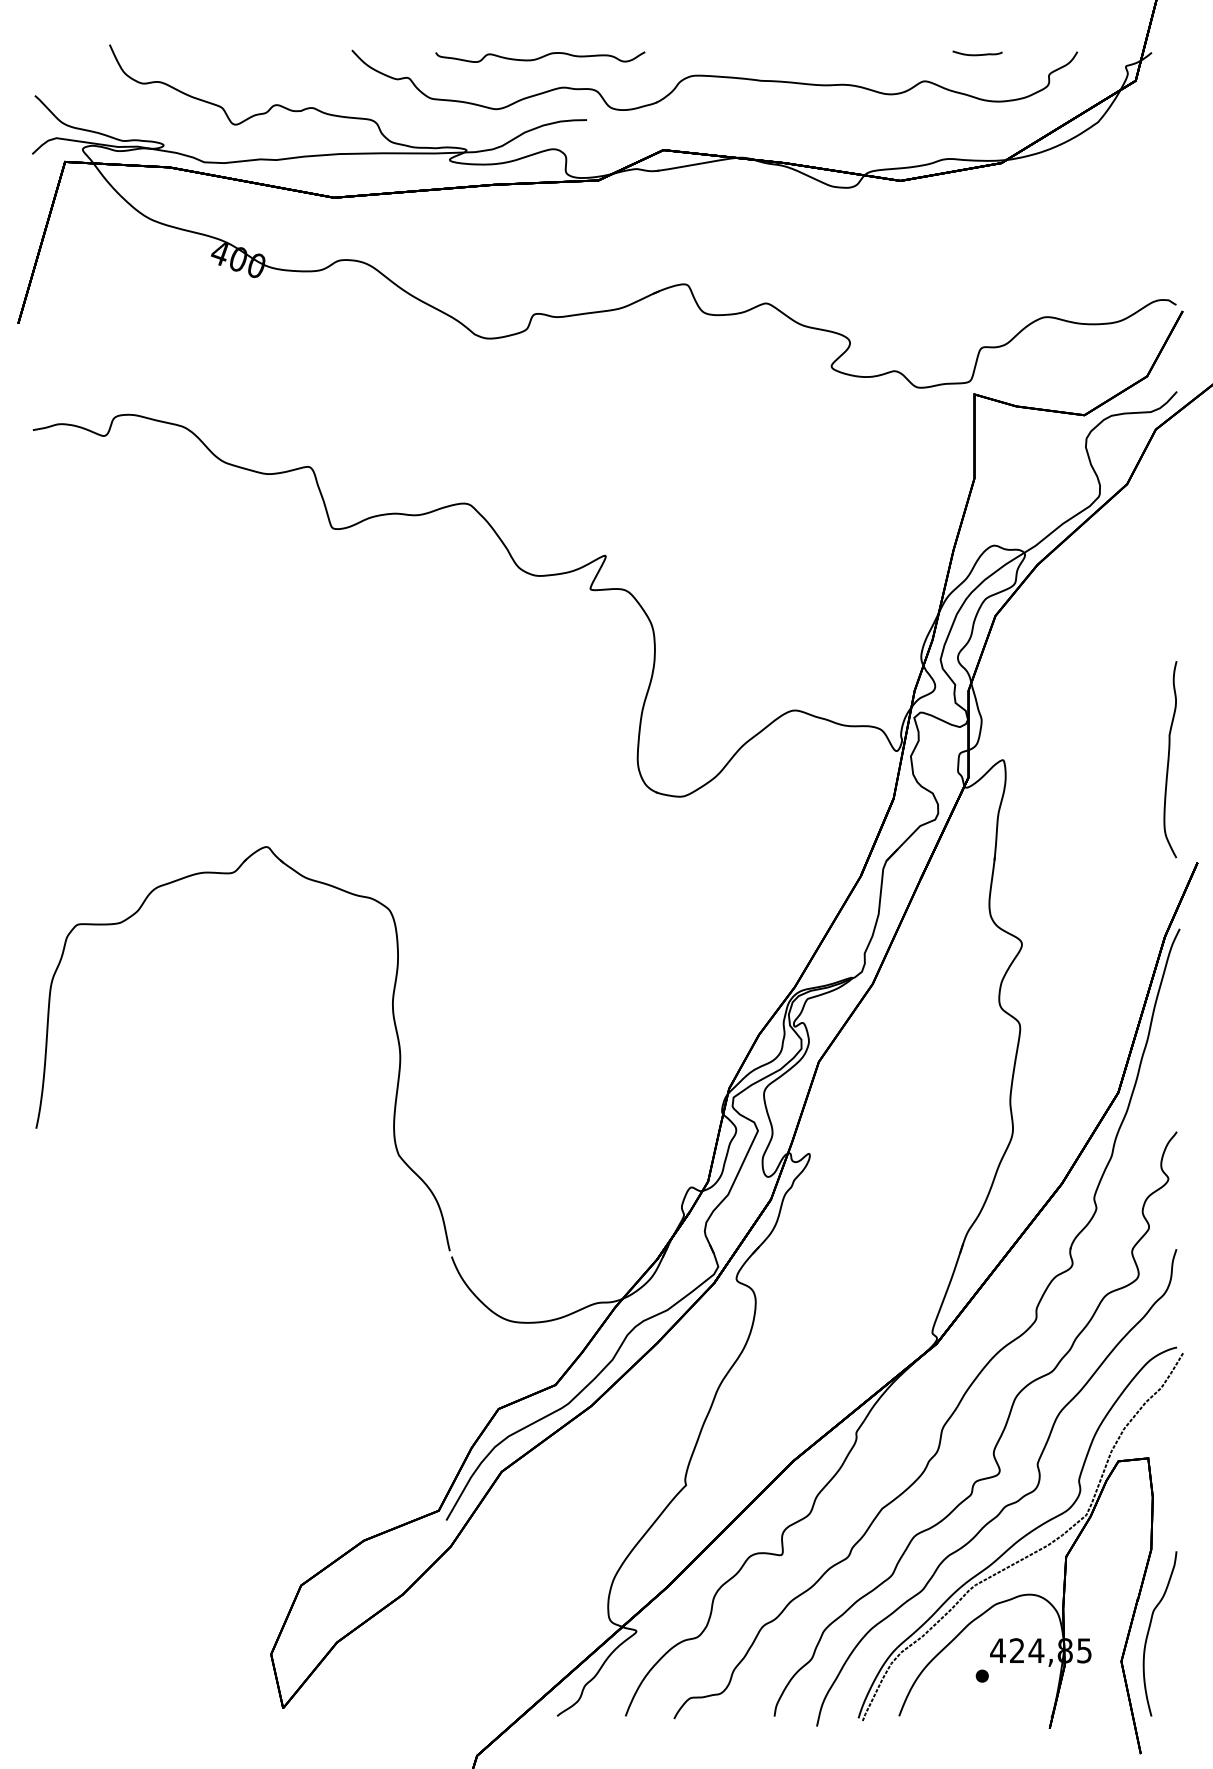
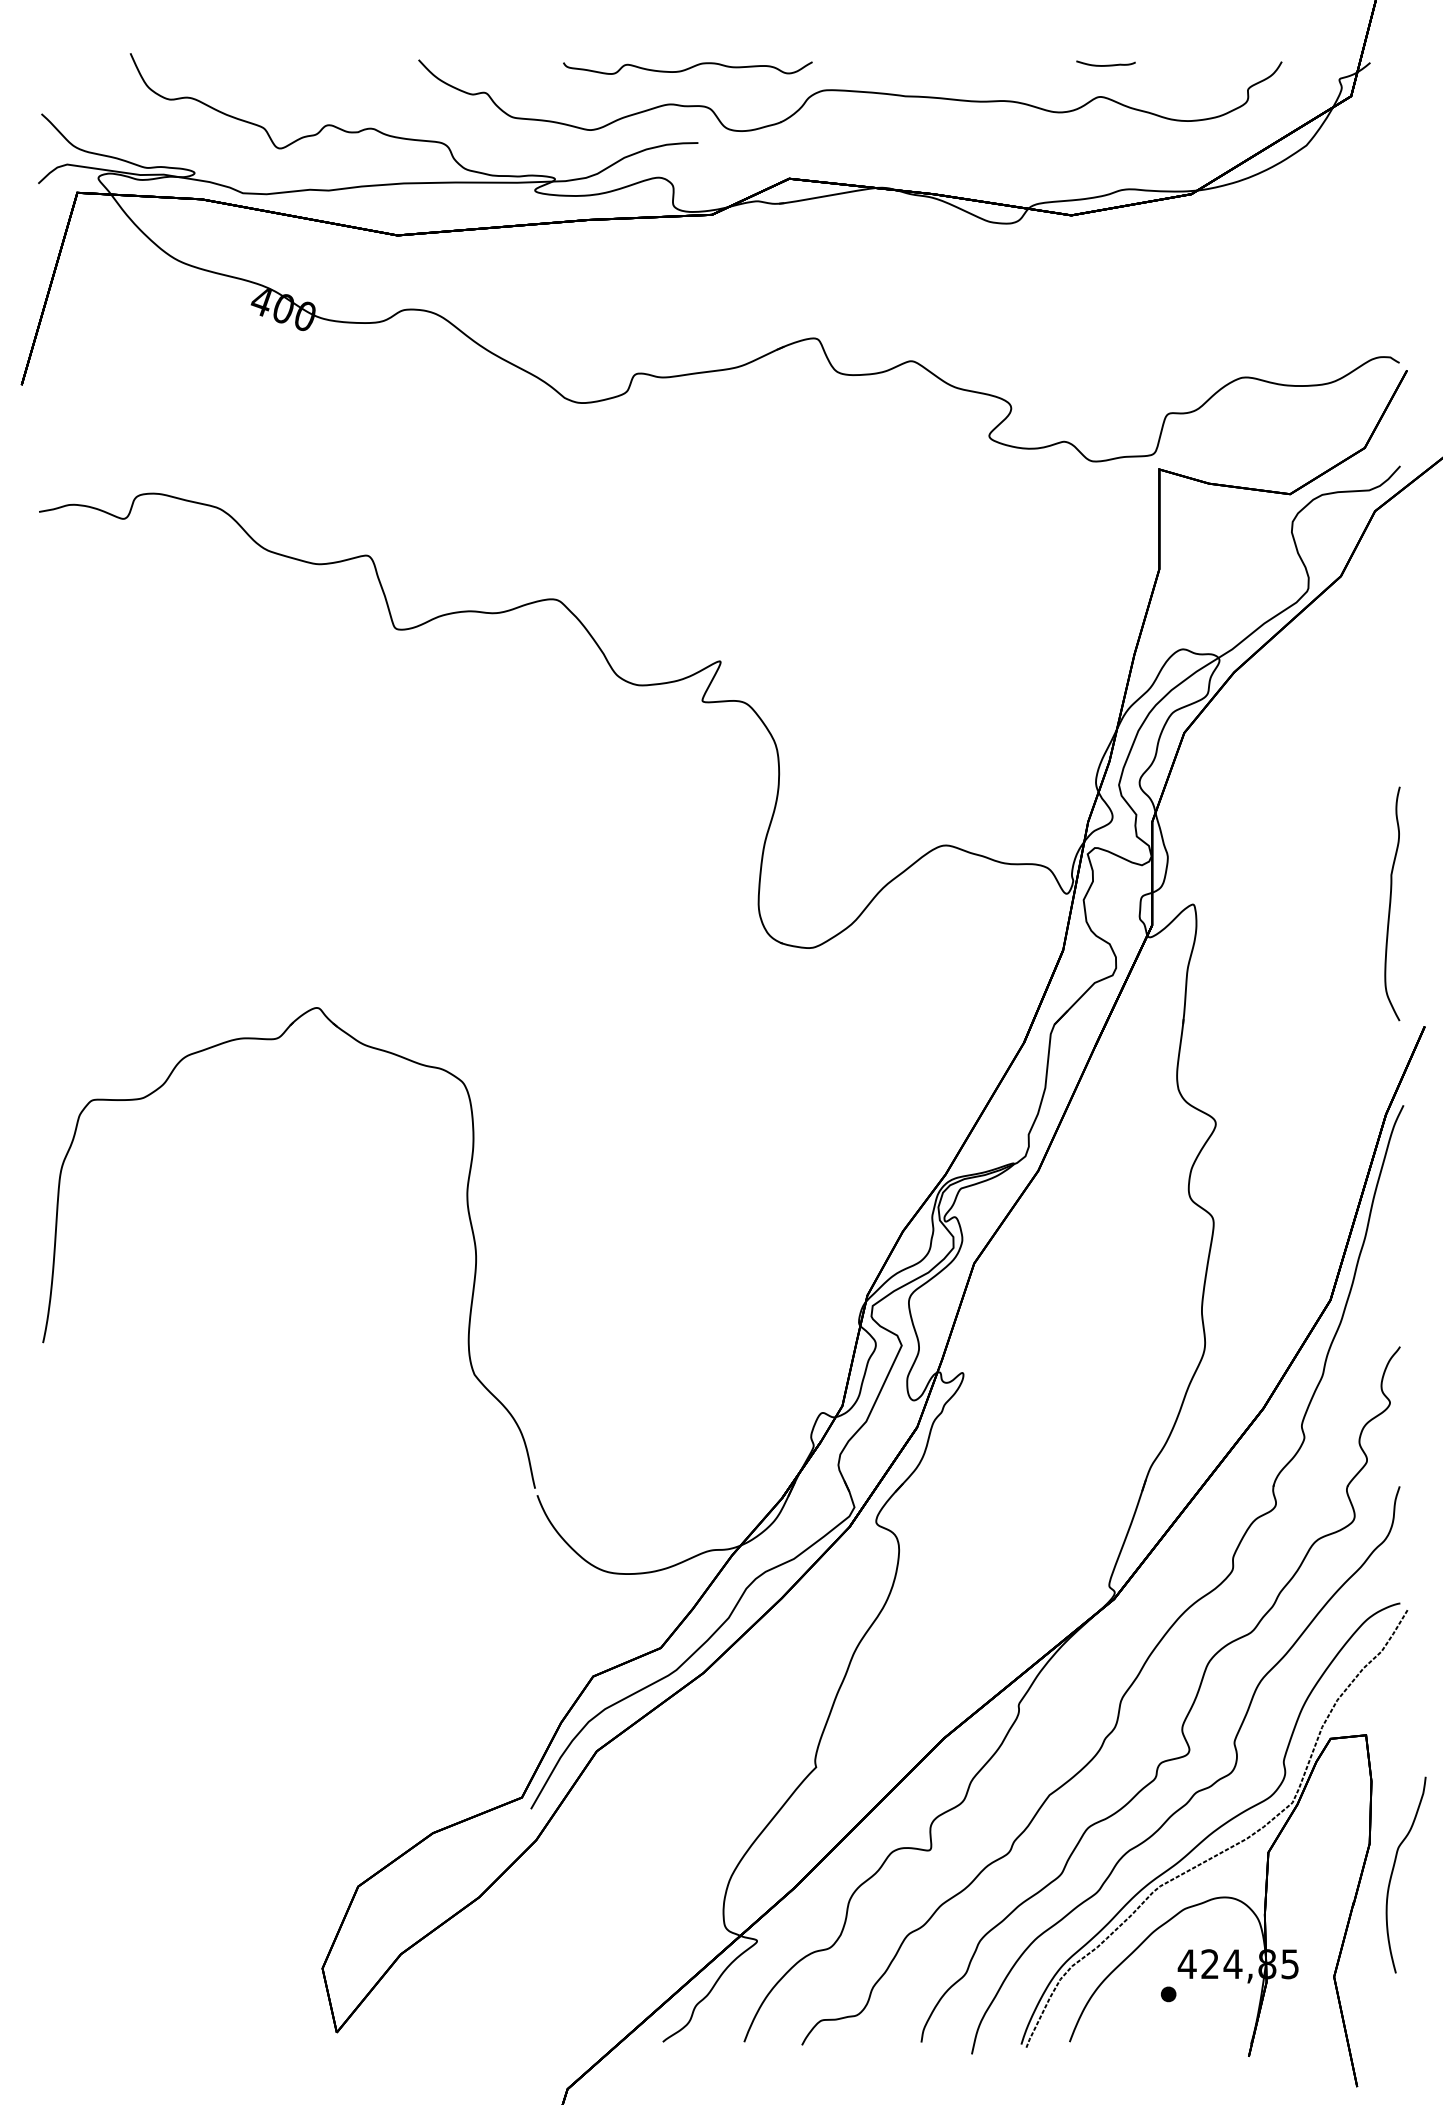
part: (977, 53) -> (1105, 63), moved
part: (540, 56) -> (687, 67), moved
curve: (1149, 1631) -> (1393, 1872), moved

